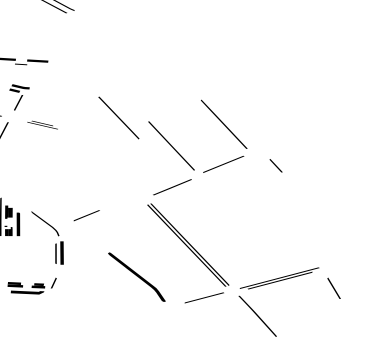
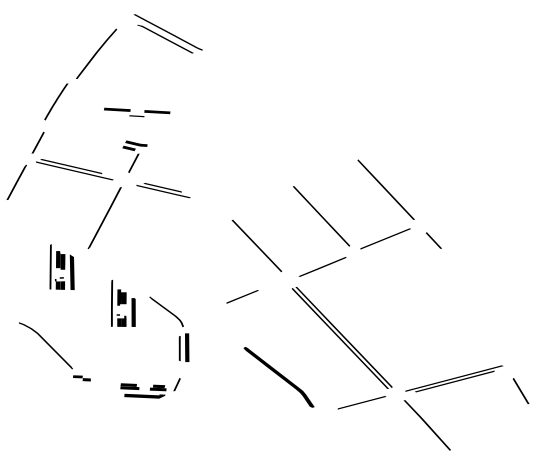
line: (118, 118) -> (256, 246), moved
part: (42, 124) -> (163, 190), size x1.43
line: (275, 165) -> (433, 240), moved
line: (86, 215) -> (242, 296), moved

